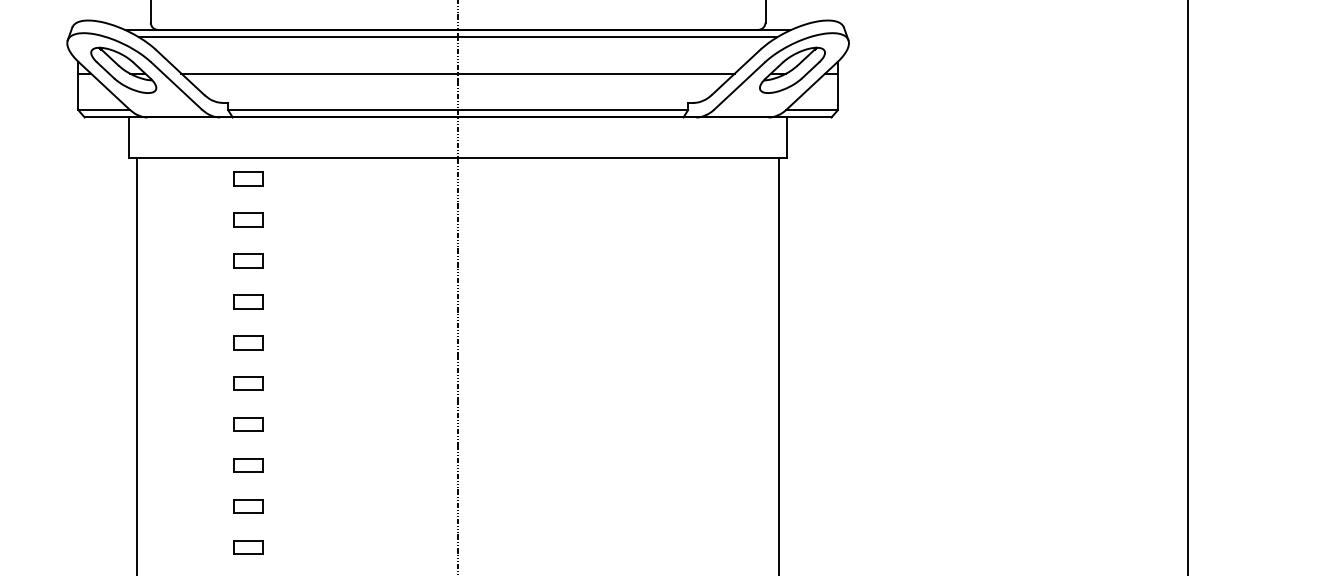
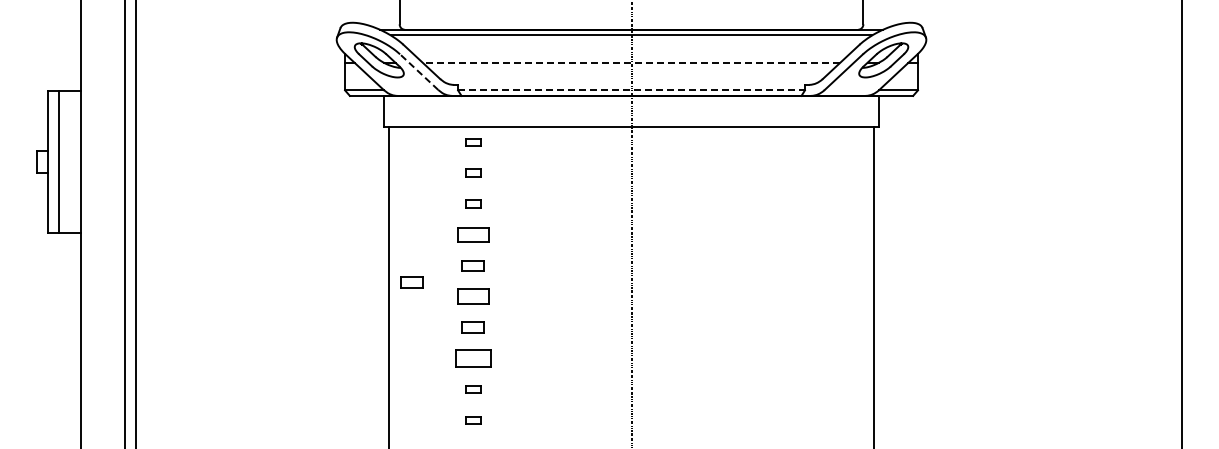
line: (458, 73) -> (631, 62), solid -> dashed
line: (175, 85) -> (418, 71), solid -> dashed
line: (459, 110) -> (632, 90), solid -> dashed
part: (247, 177) -> (472, 141), size x0.7
part: (247, 219) -> (472, 172), size x0.7
part: (247, 260) -> (472, 203), size x0.7
part: (247, 301) -> (472, 234), size x1.4
part: (166, 364) -> (411, 282), added
part: (247, 383) -> (472, 296), size x1.4
part: (247, 465) -> (472, 358), size x1.6
part: (247, 505) -> (472, 388), size x0.7
part: (247, 546) -> (472, 419), size x0.7

